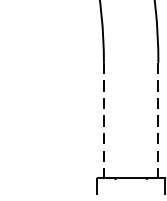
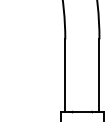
line: (104, 122) -> (65, 76), dashed -> solid
line: (158, 122) -> (99, 76), dashed -> solid

